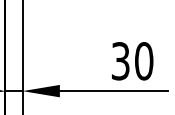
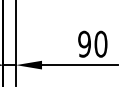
text: (120, 60) -> (84, 43), 30 -> 90

